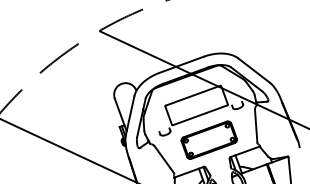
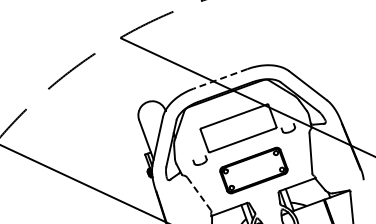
line: (181, 64) -> (220, 78), solid -> dashed
line: (163, 159) -> (198, 193), solid -> dashed

